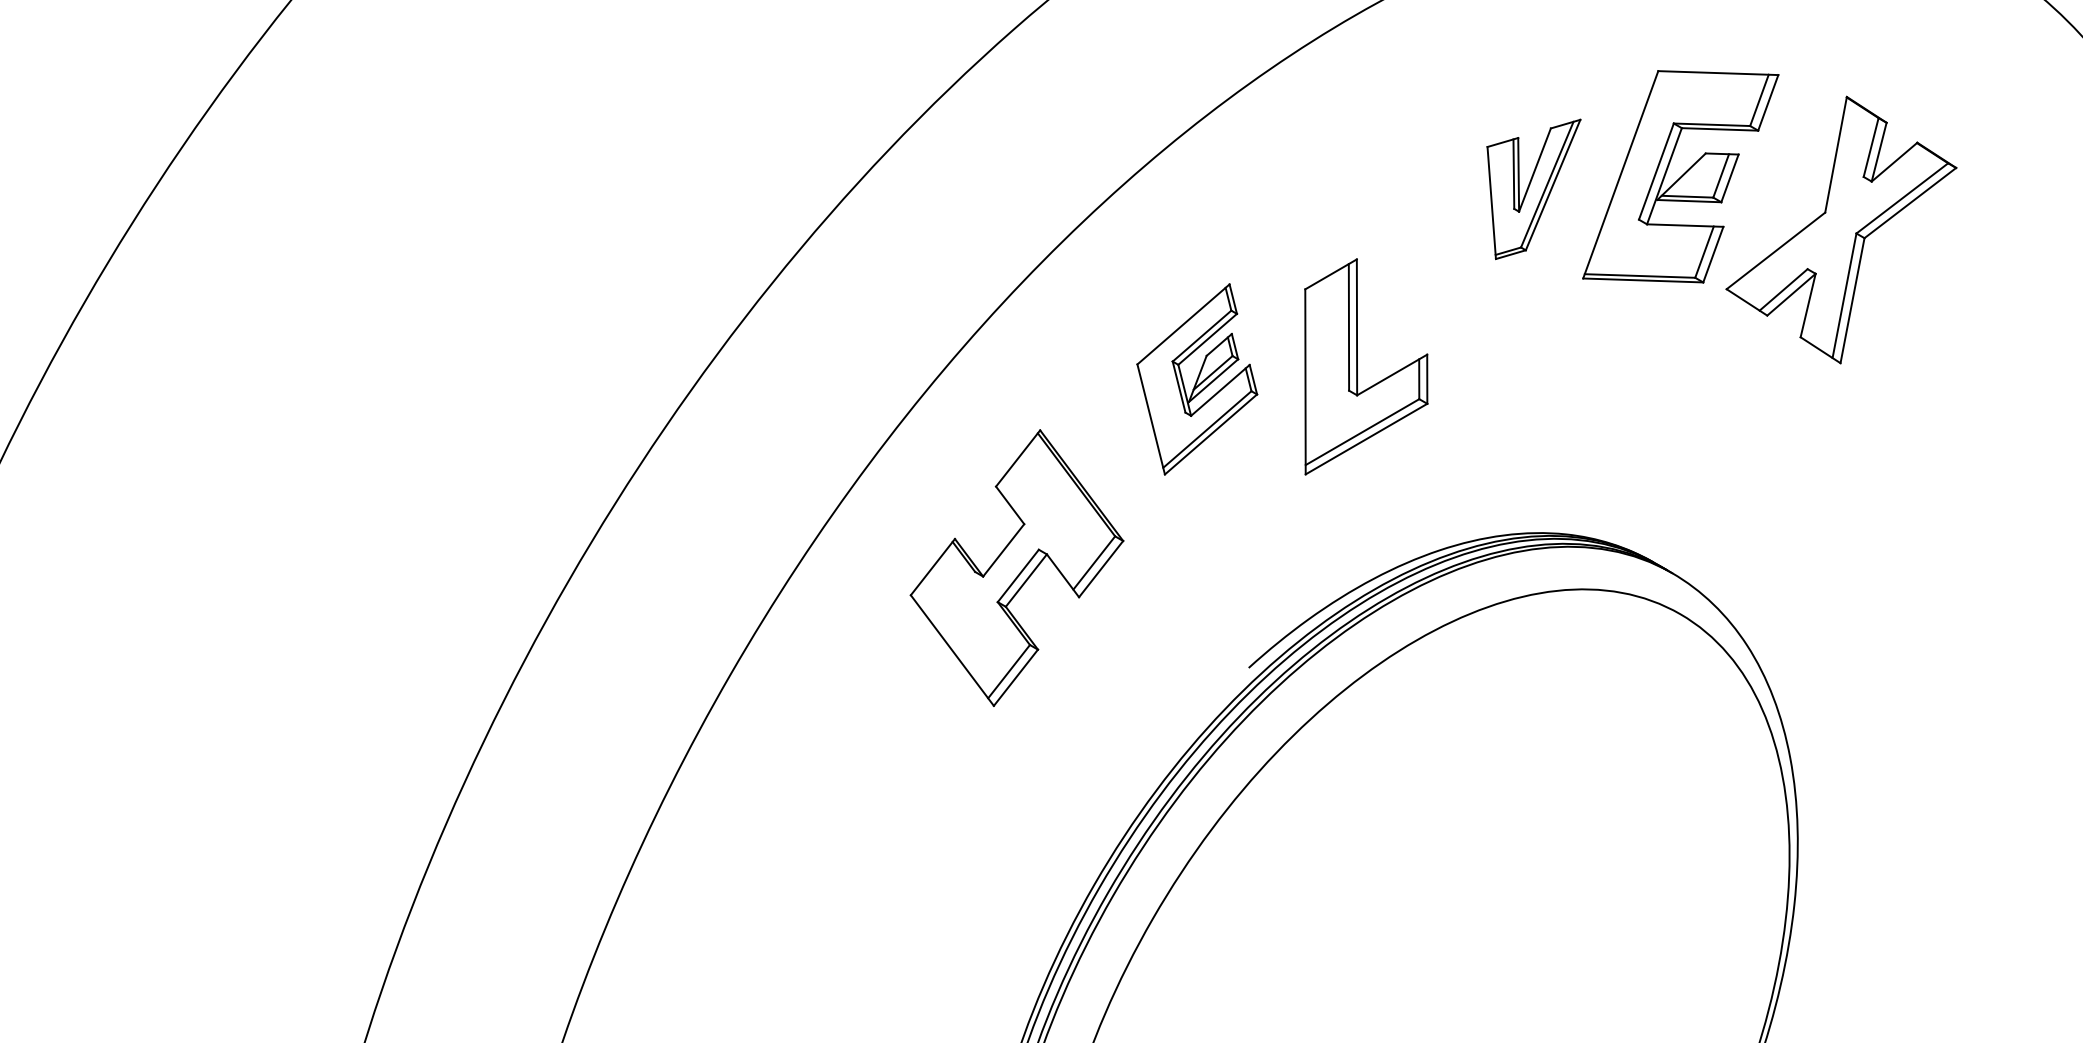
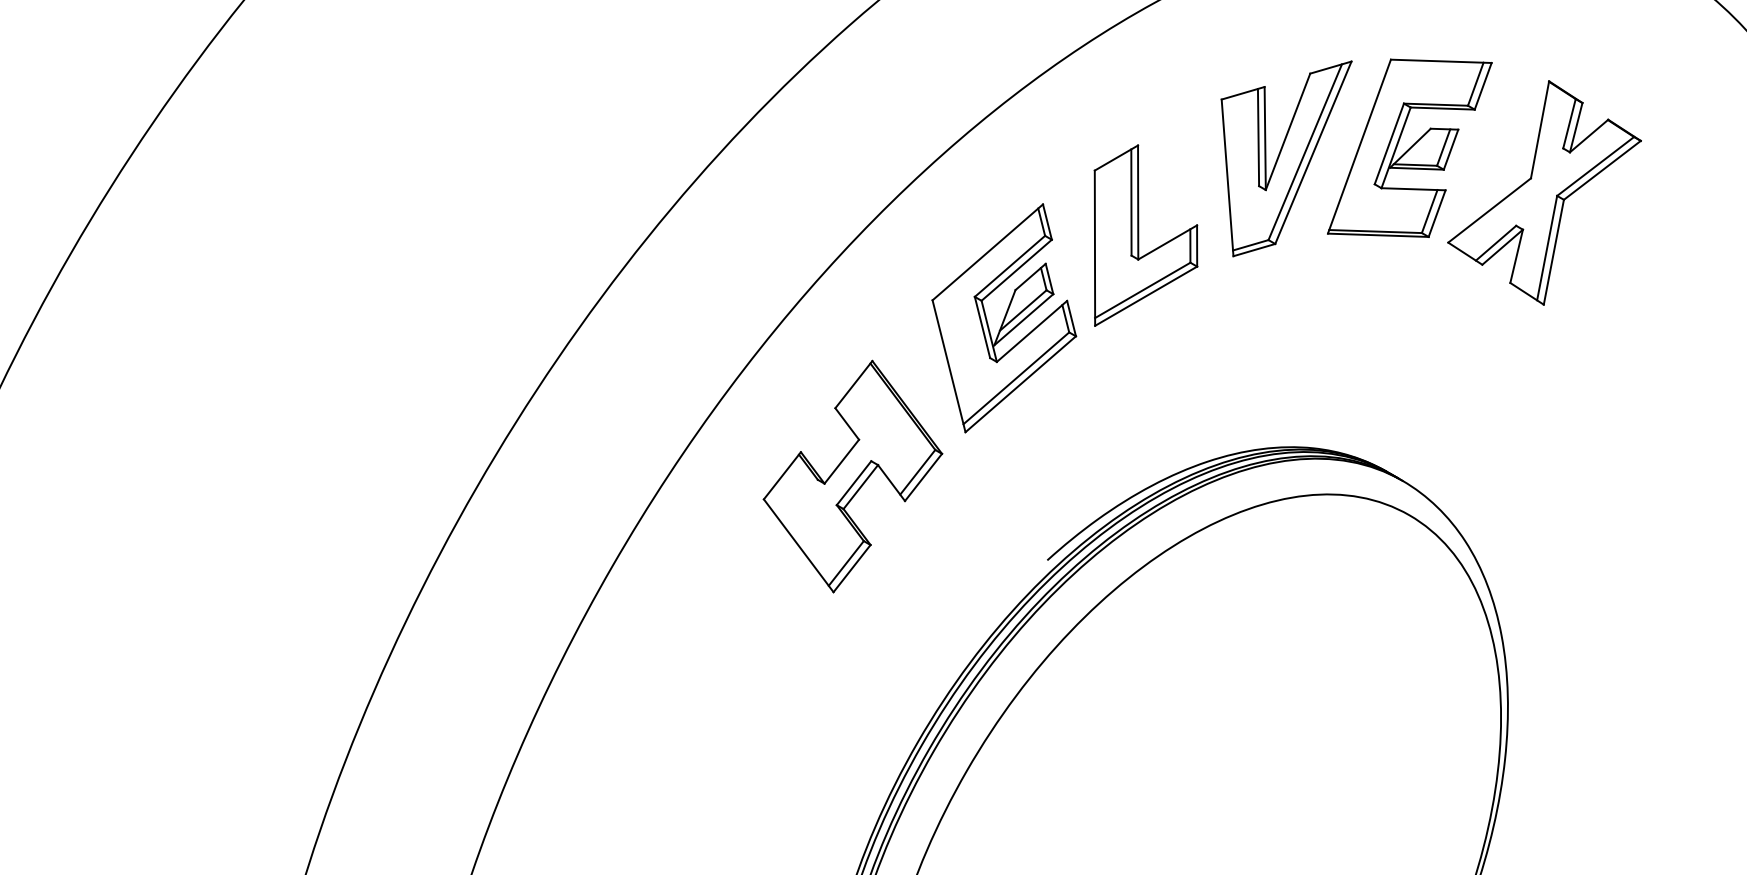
part: (1533, 189) -> (1286, 158), size x1.67
part: (1357, 366) -> (1138, 235), moved
part: (1196, 379) -> (1003, 318), size x1.43

